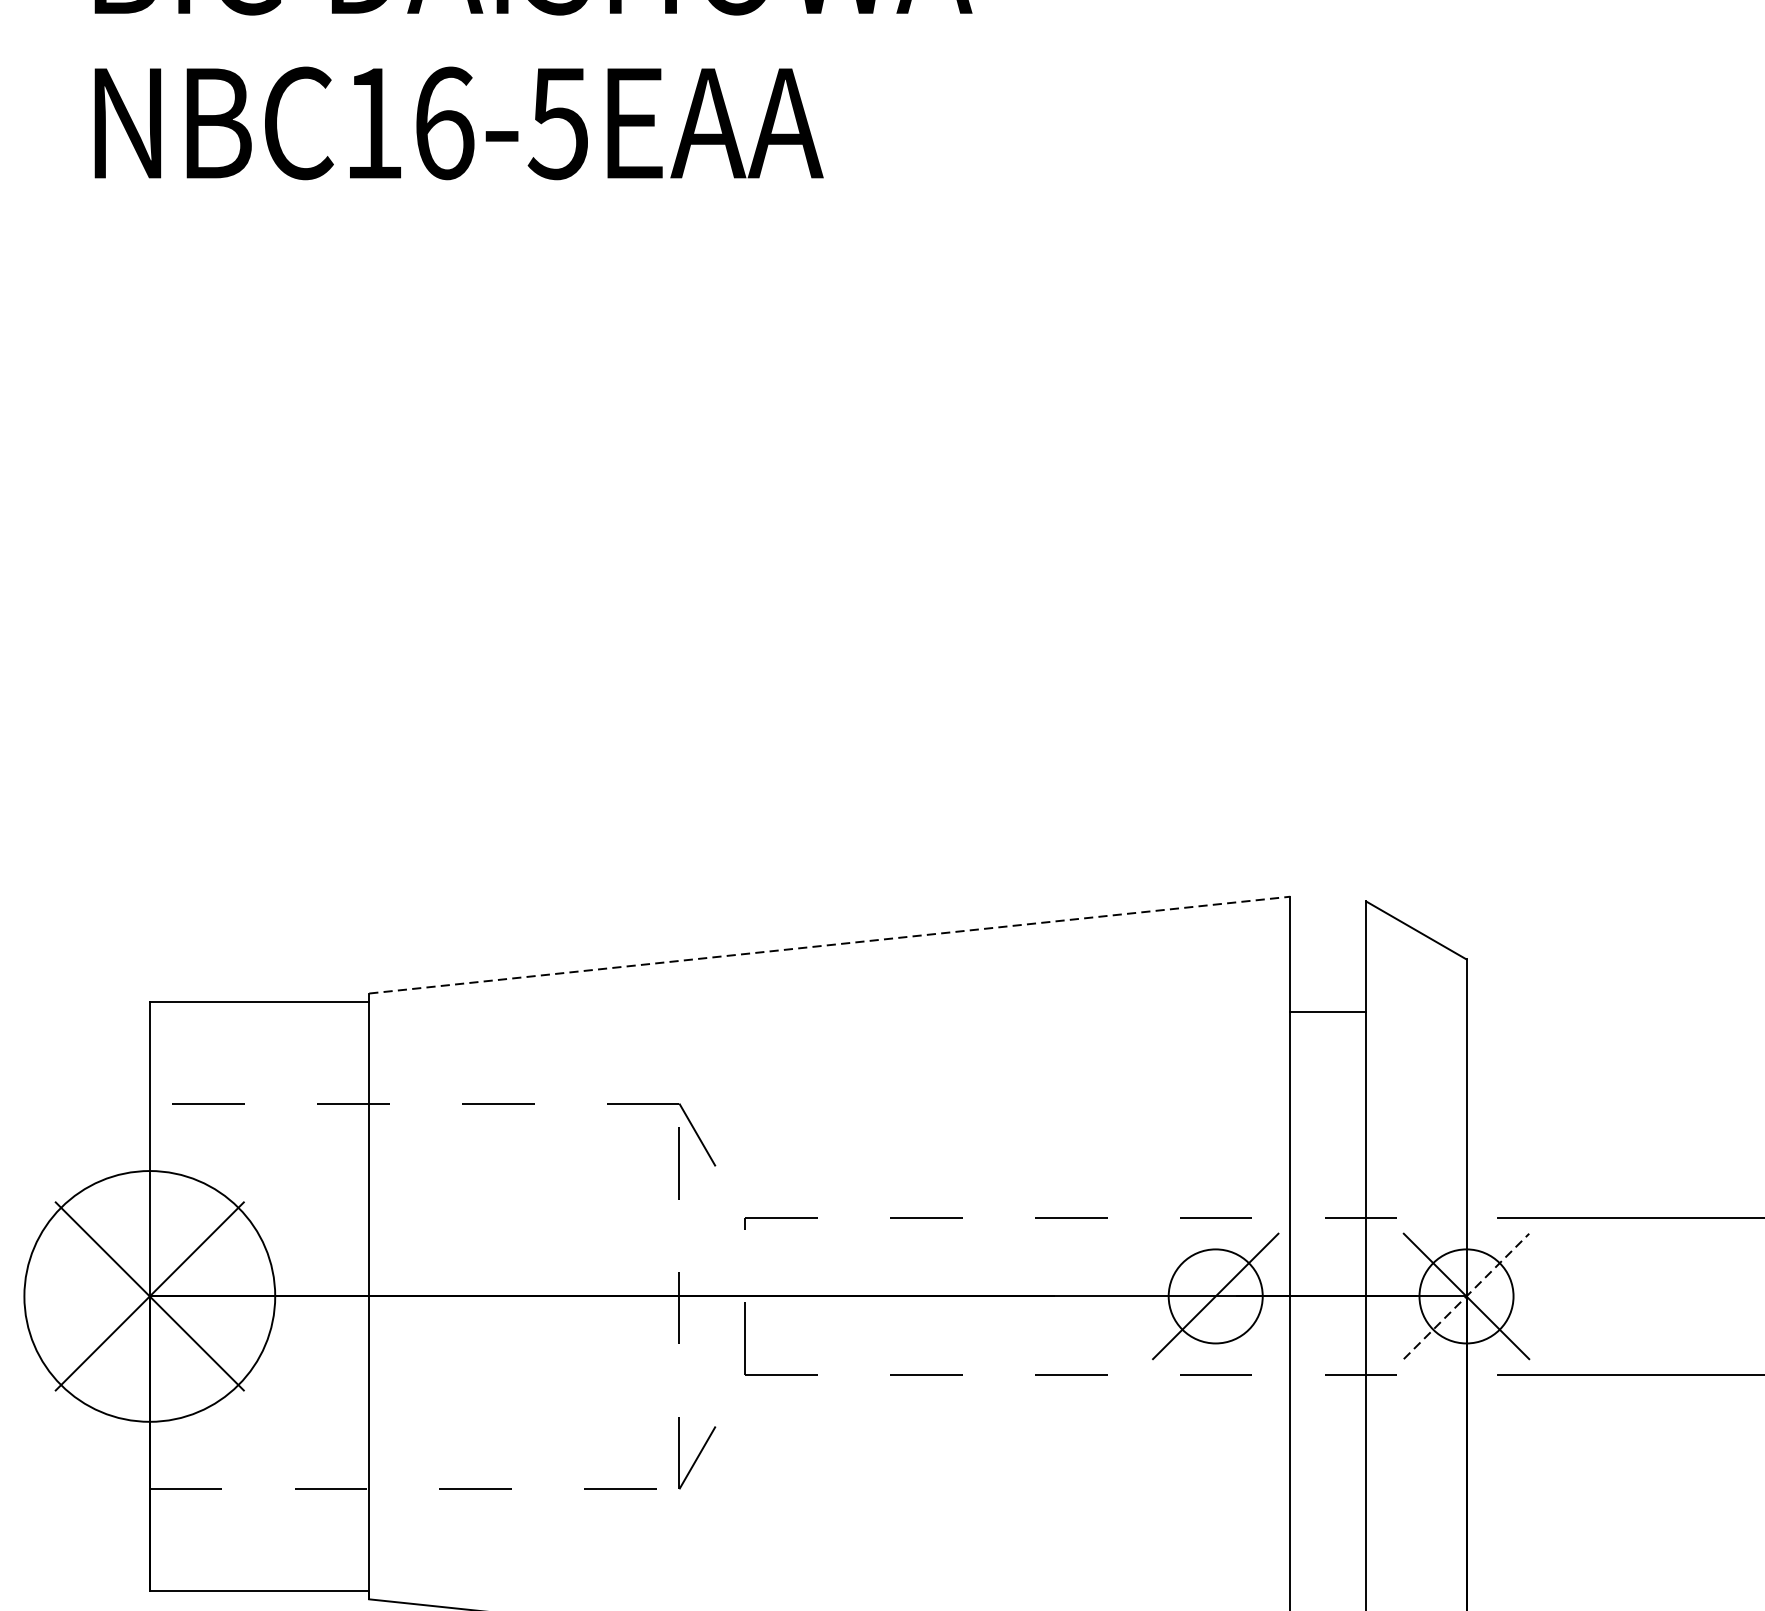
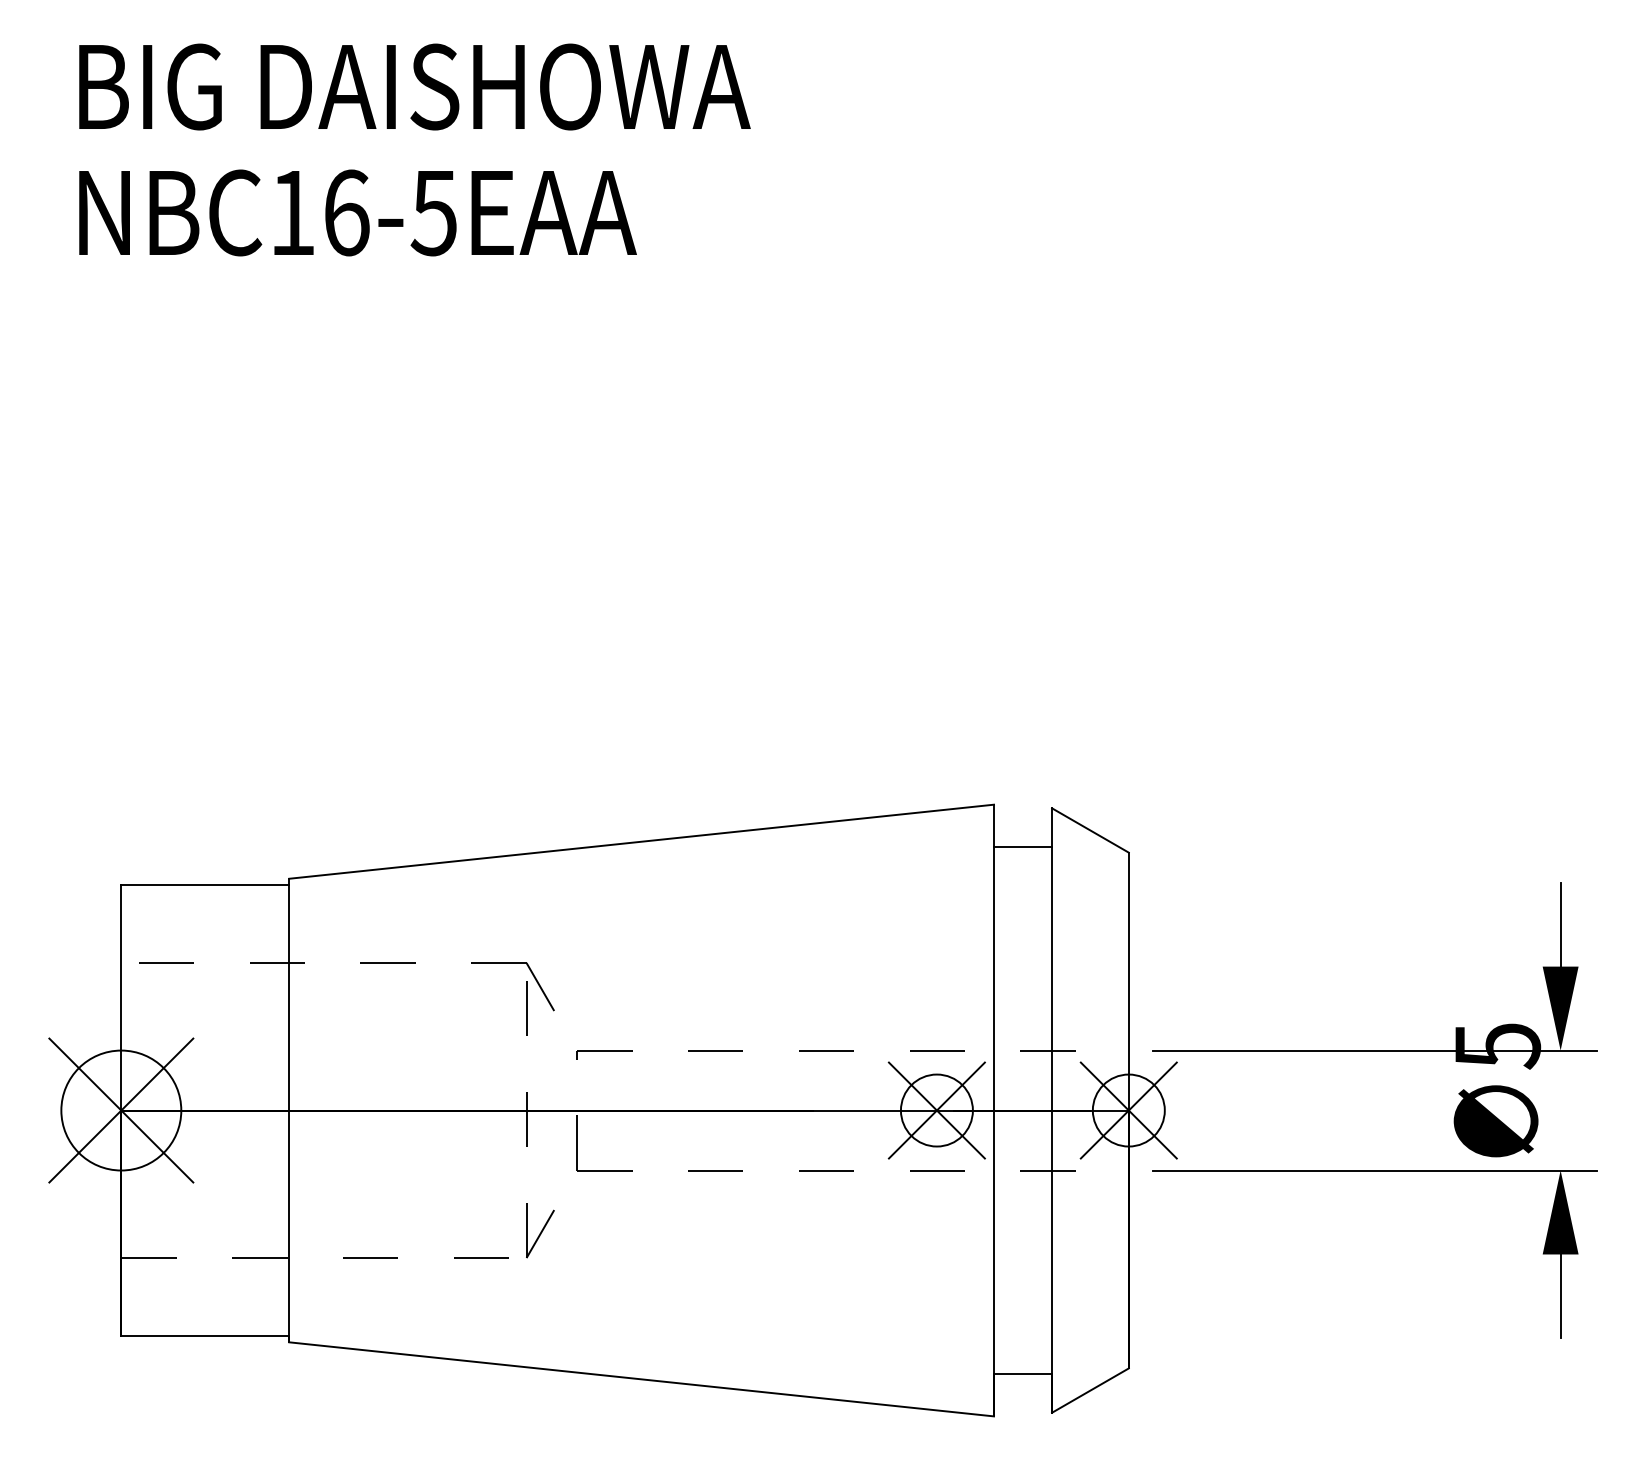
line: (830, 944) -> (642, 841), dashed -> solid
line: (1328, 1011) -> (1023, 846), moved
circle: (150, 1296) -> (121, 1110), size x0.62
line: (1215, 1296) -> (936, 1110), added
line: (1466, 1296) -> (1128, 1110), dashed -> solid

